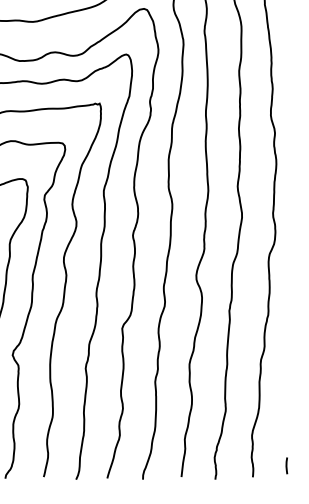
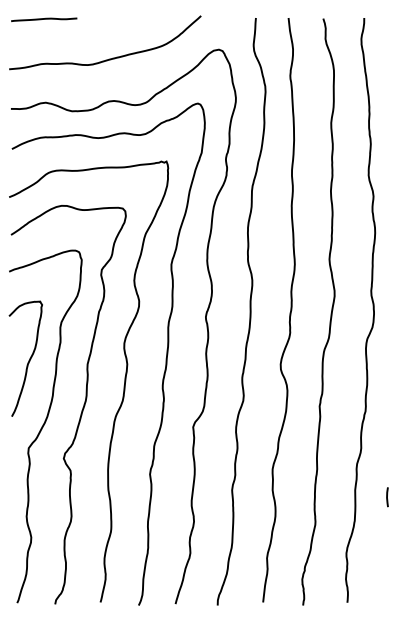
line: (286, 466) -> (387, 497), moved

